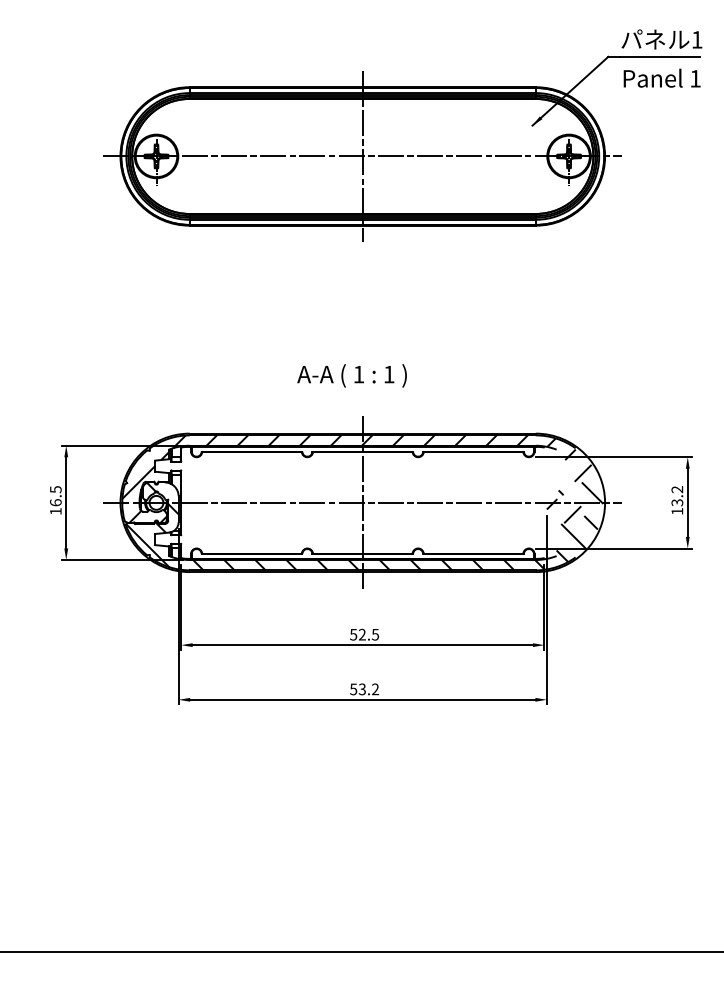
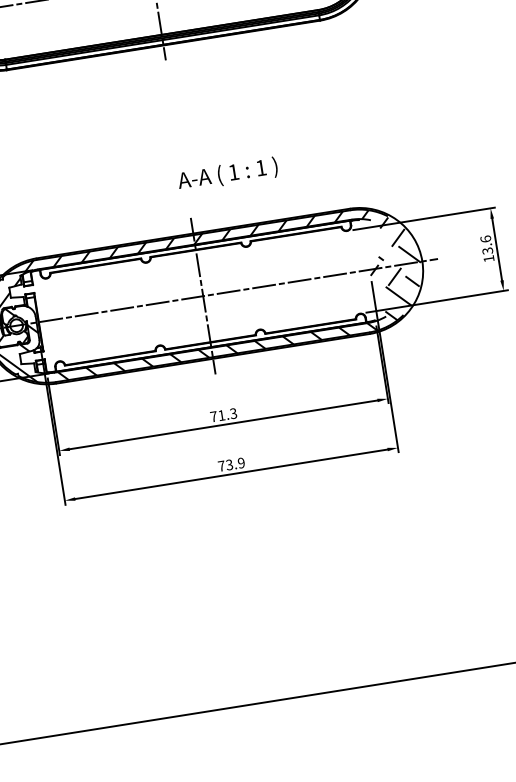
text: (351, 375) -> (227, 174), moved
text: (677, 489) -> (485, 239), 13.2 -> 13.6
text: (364, 634) -> (223, 414), 52.5 -> 71.3
text: (364, 689) -> (231, 464), 53.2 -> 73.9

